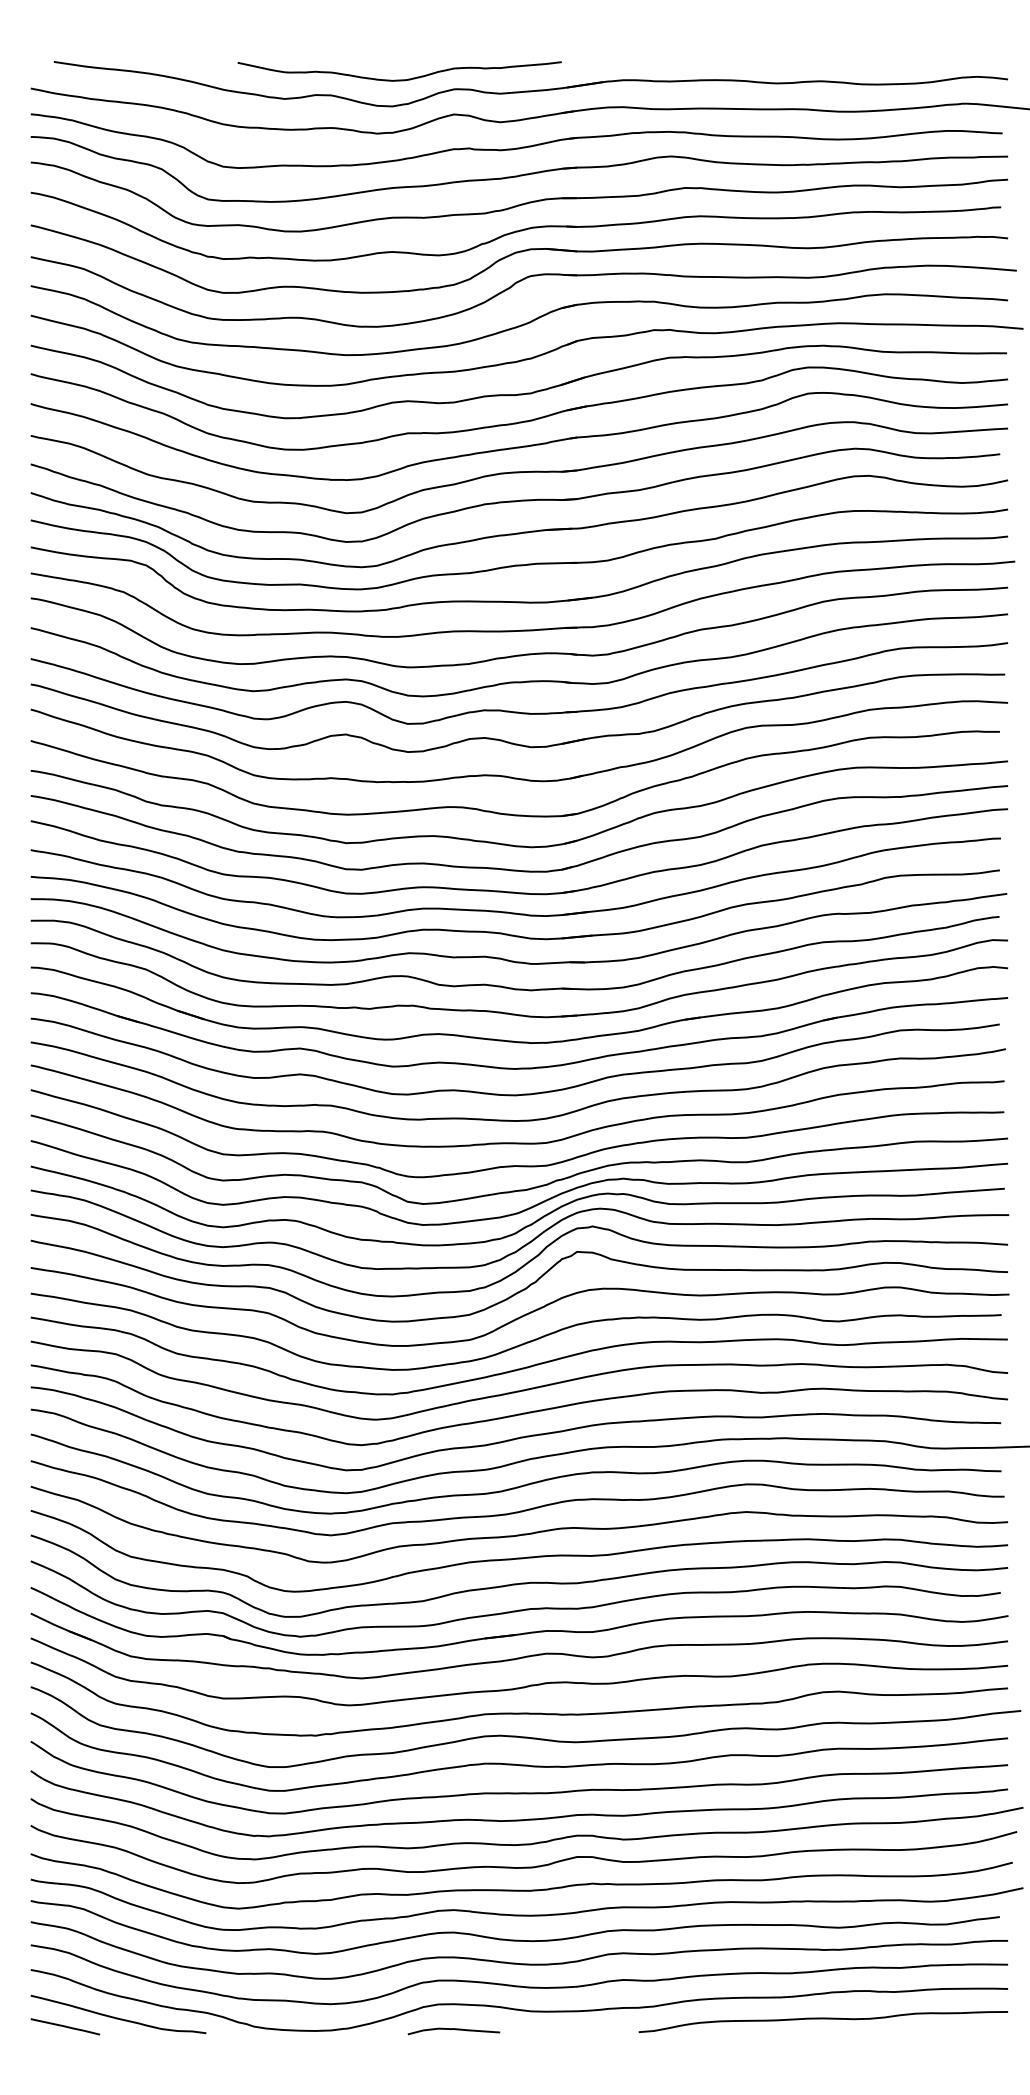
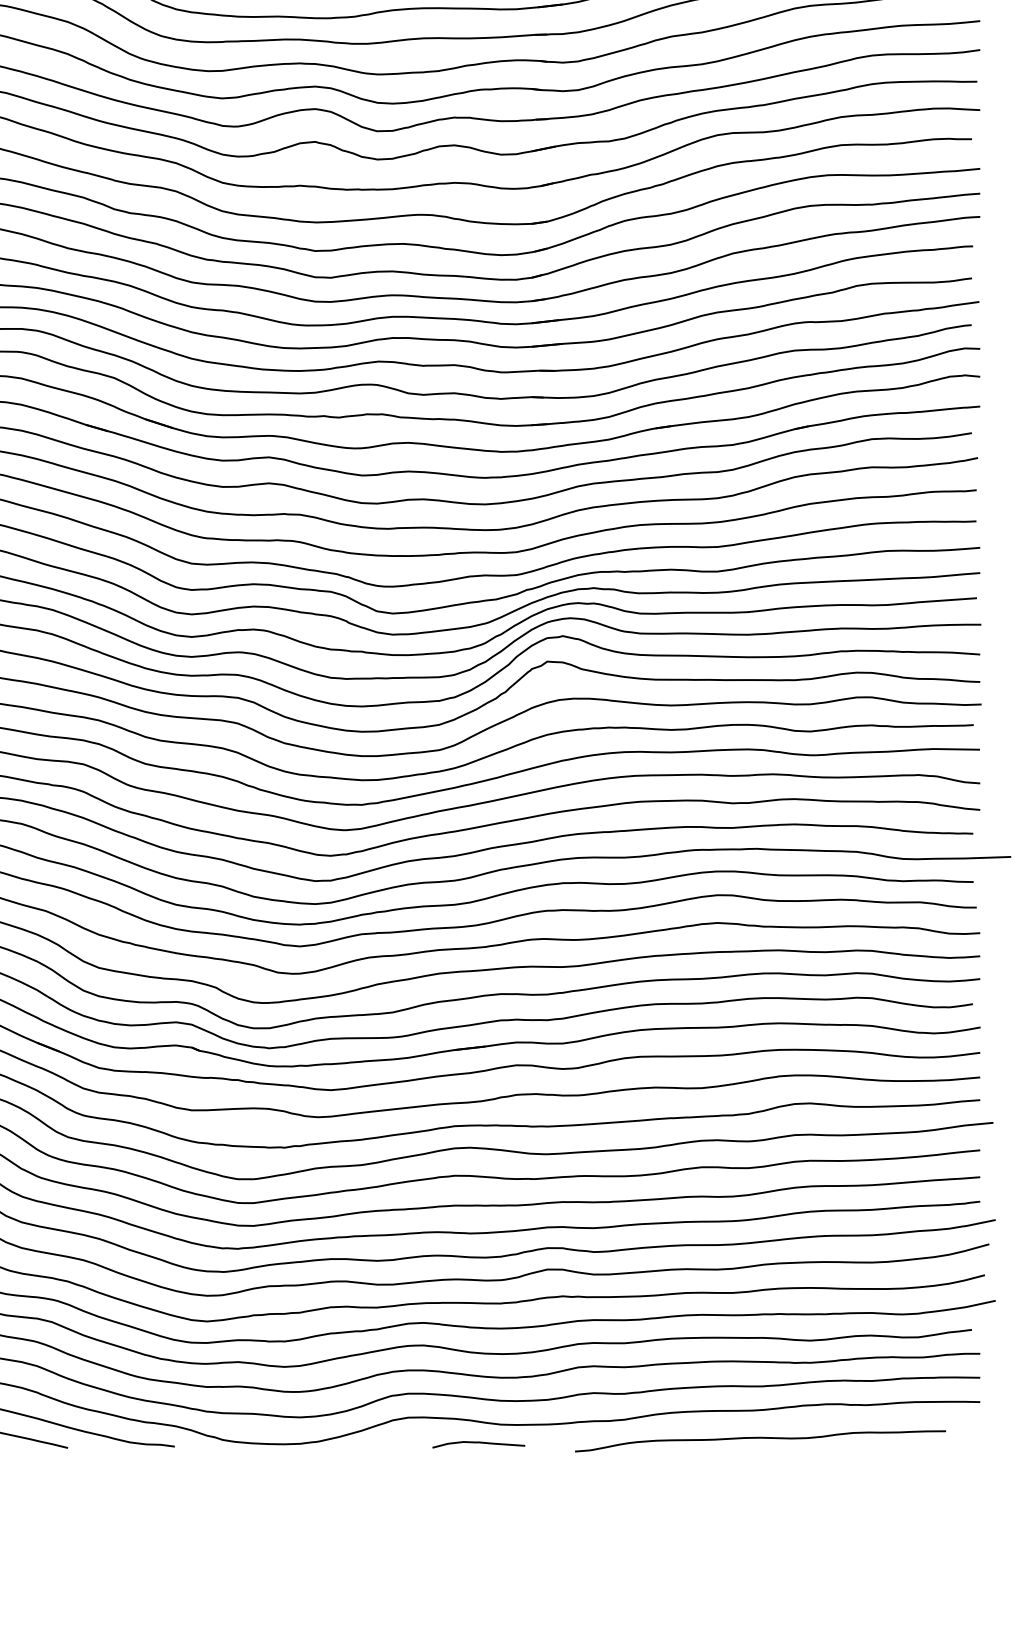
curve: (822, 2019) -> (759, 1438), moved
curve: (453, 2029) -> (478, 1442), moved

